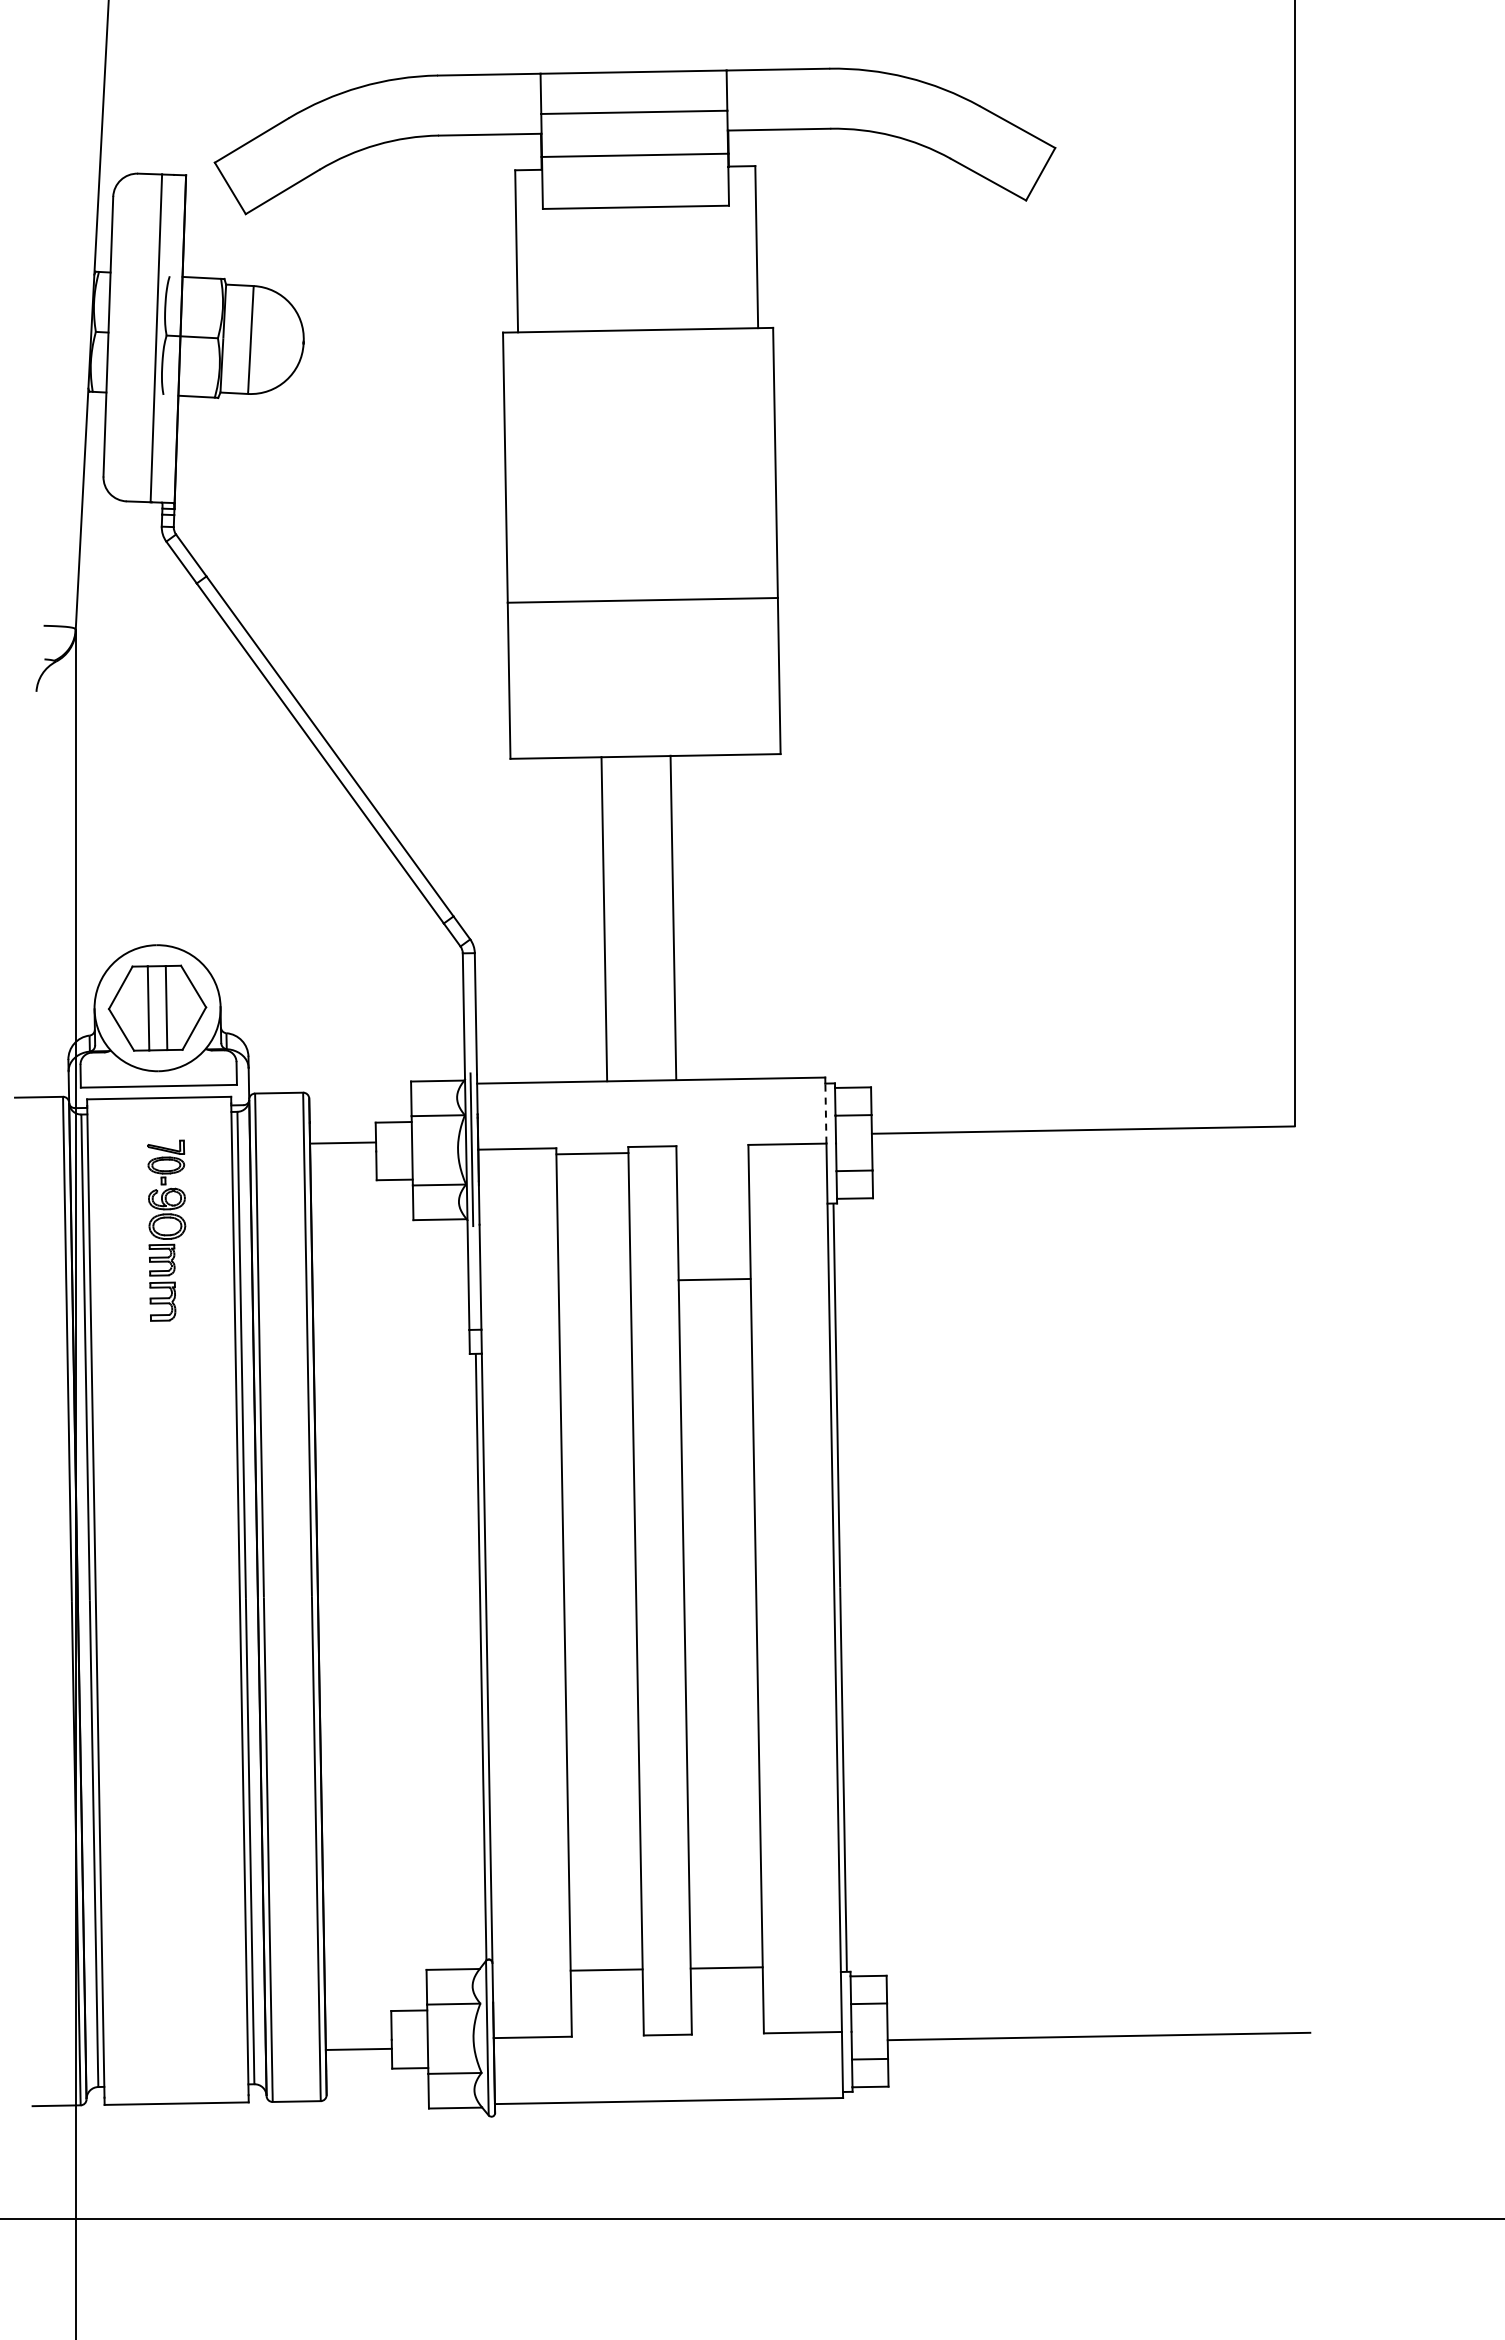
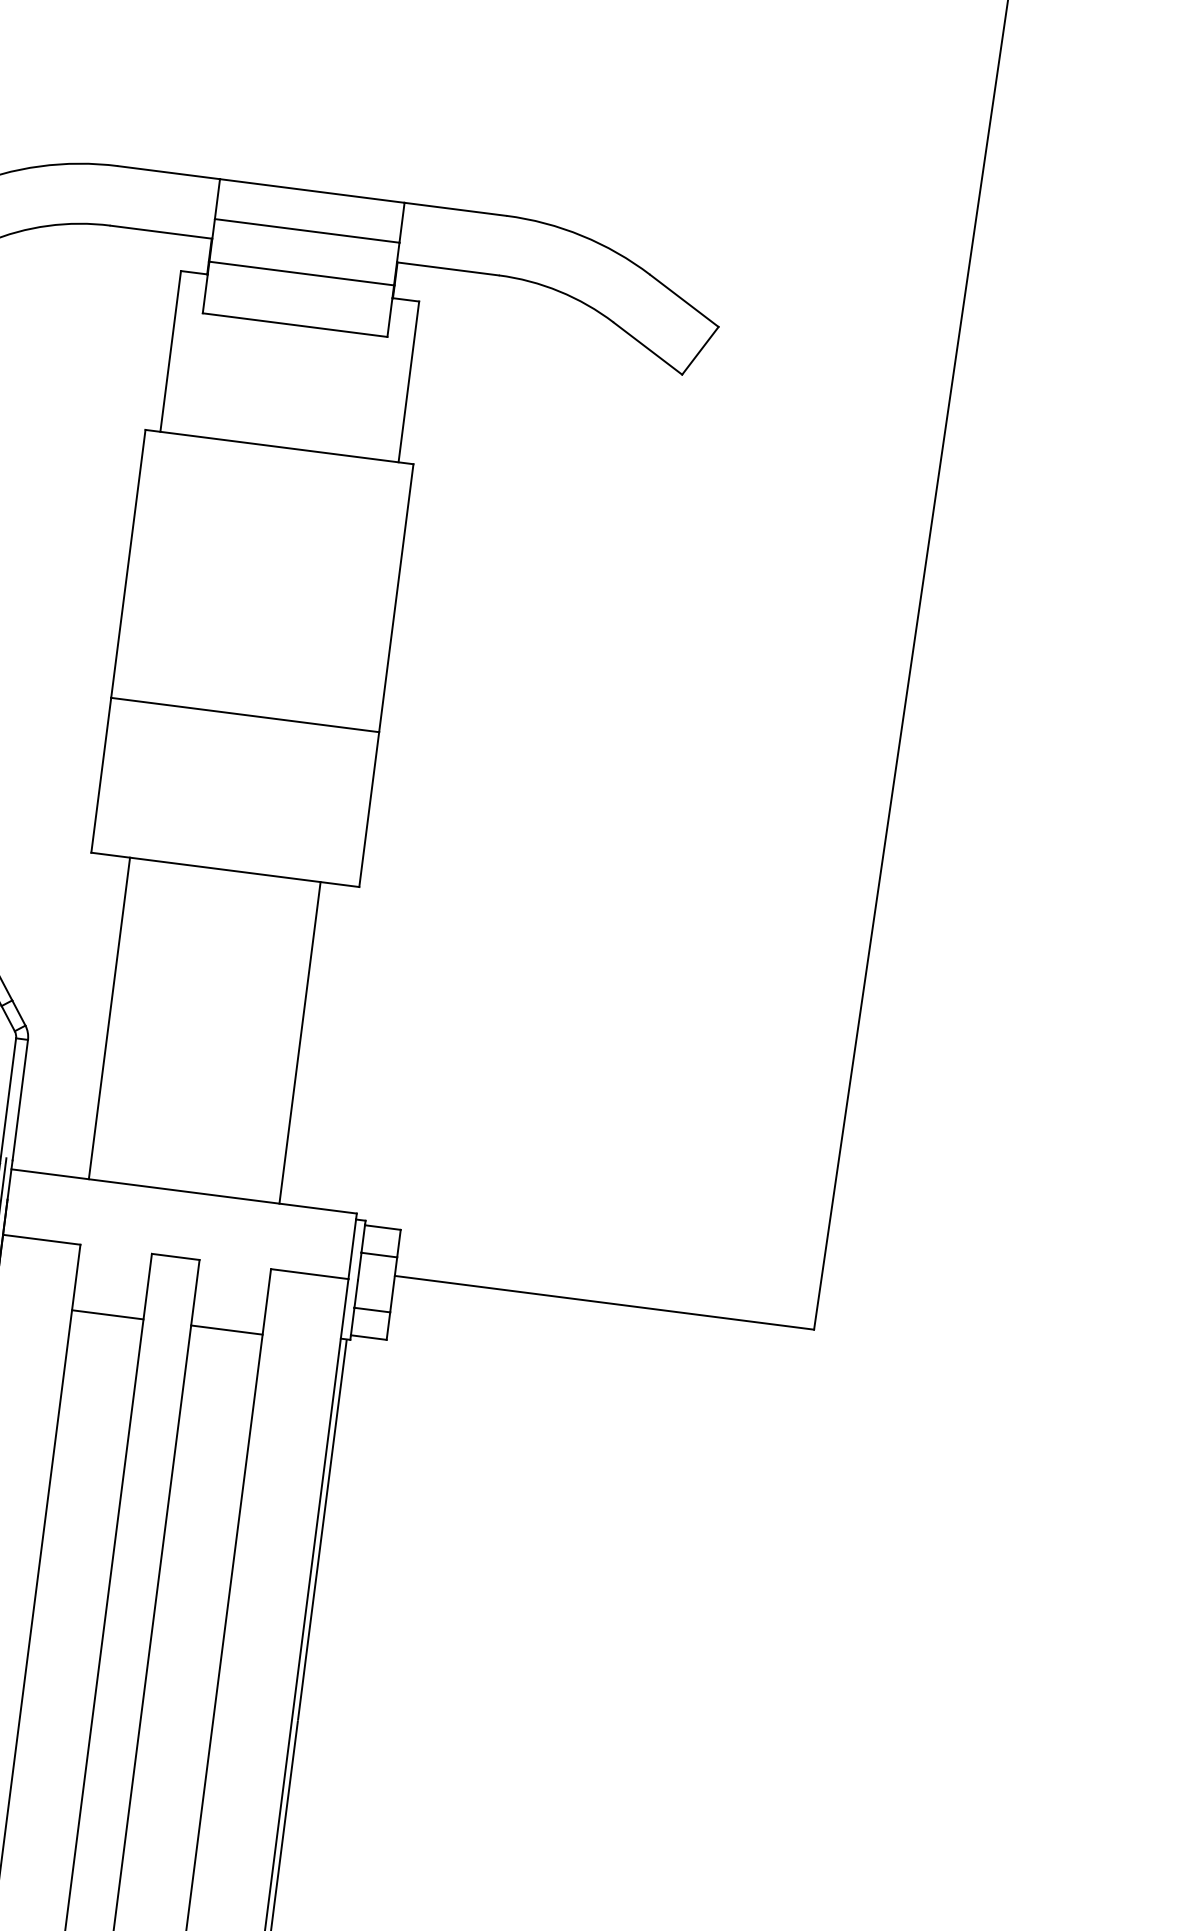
line: (673, 917) -> (300, 1042), moved
line: (604, 919) -> (109, 1018), moved
line: (825, 1113) -> (351, 1249), dashed -> solid
line: (592, 1153) -> (107, 1314), moved
line: (714, 1279) -> (226, 1329), moved

